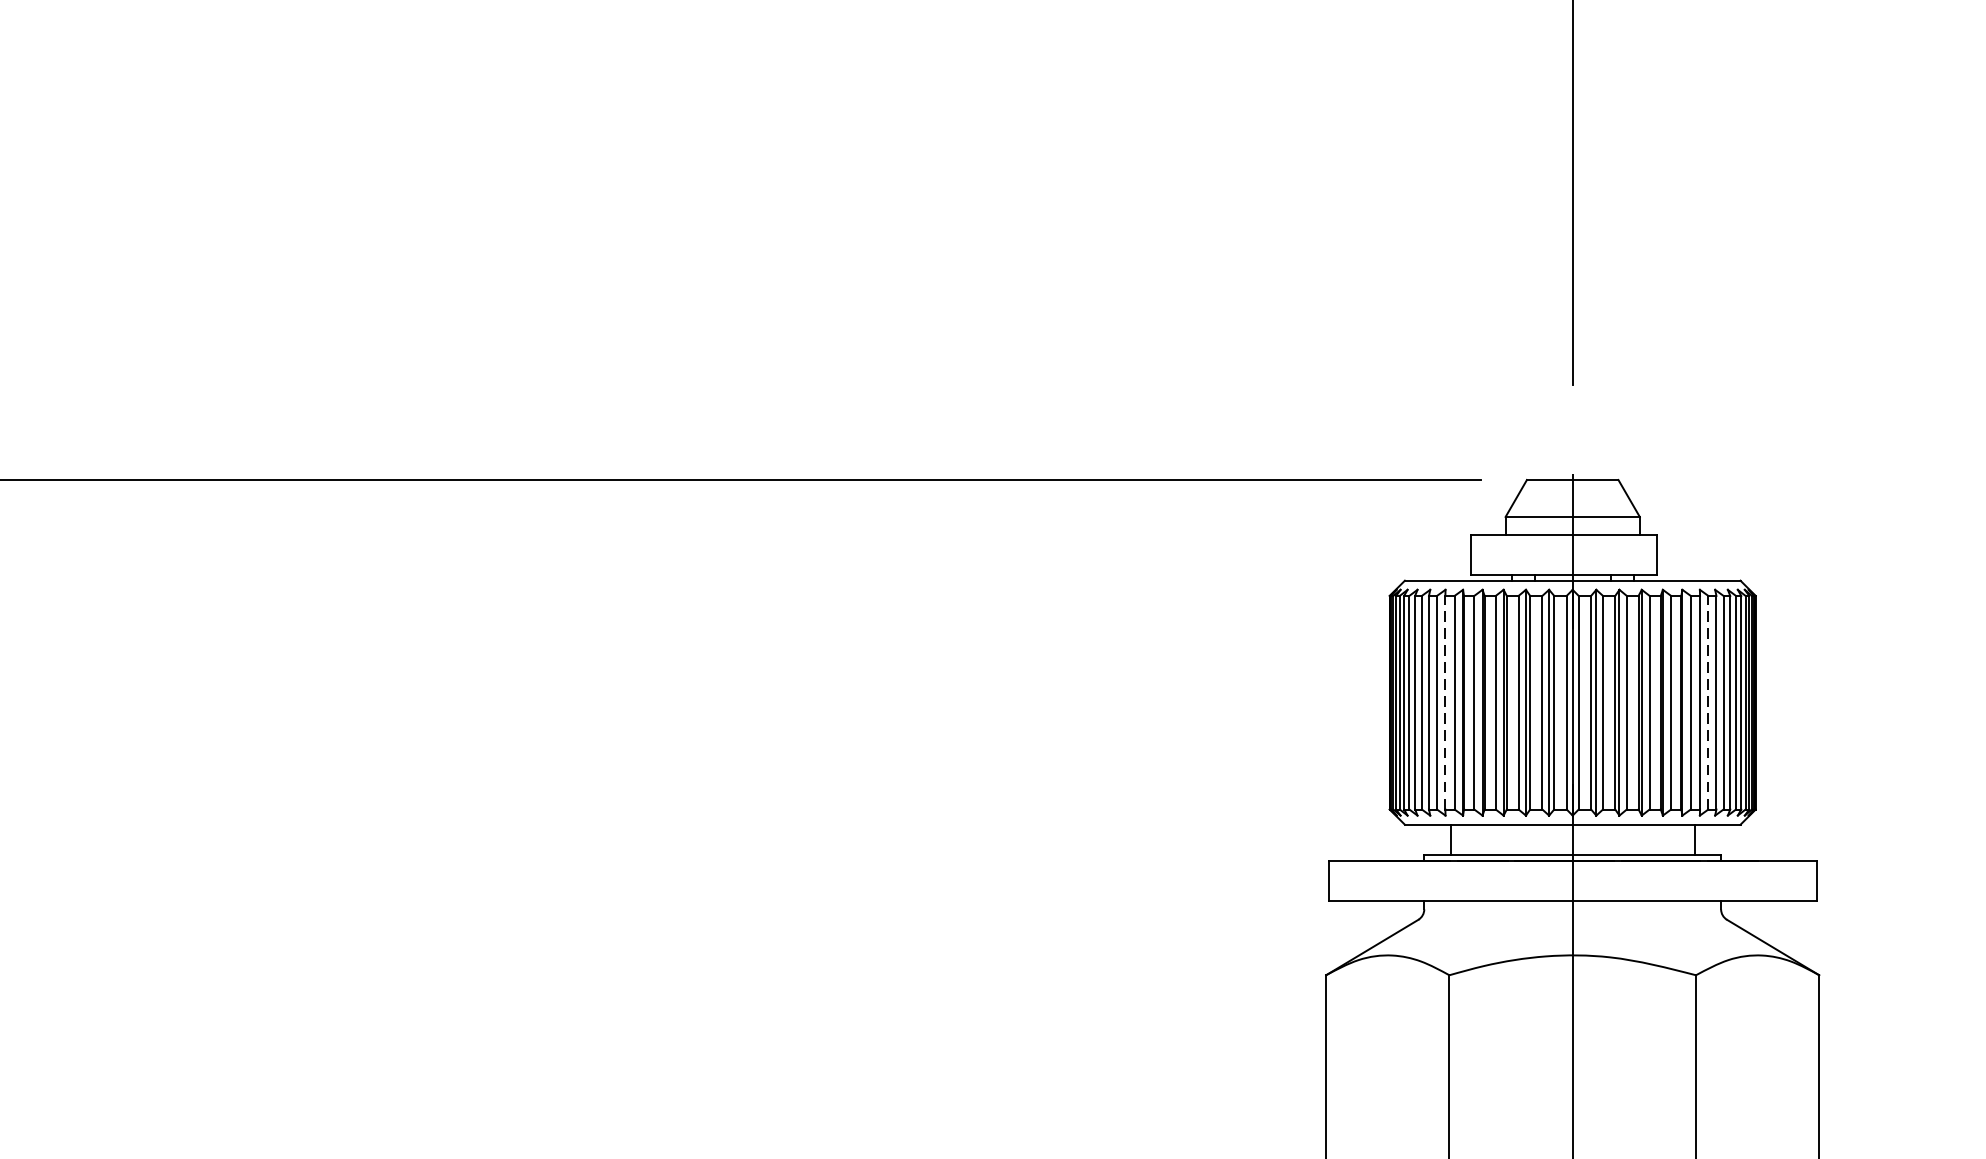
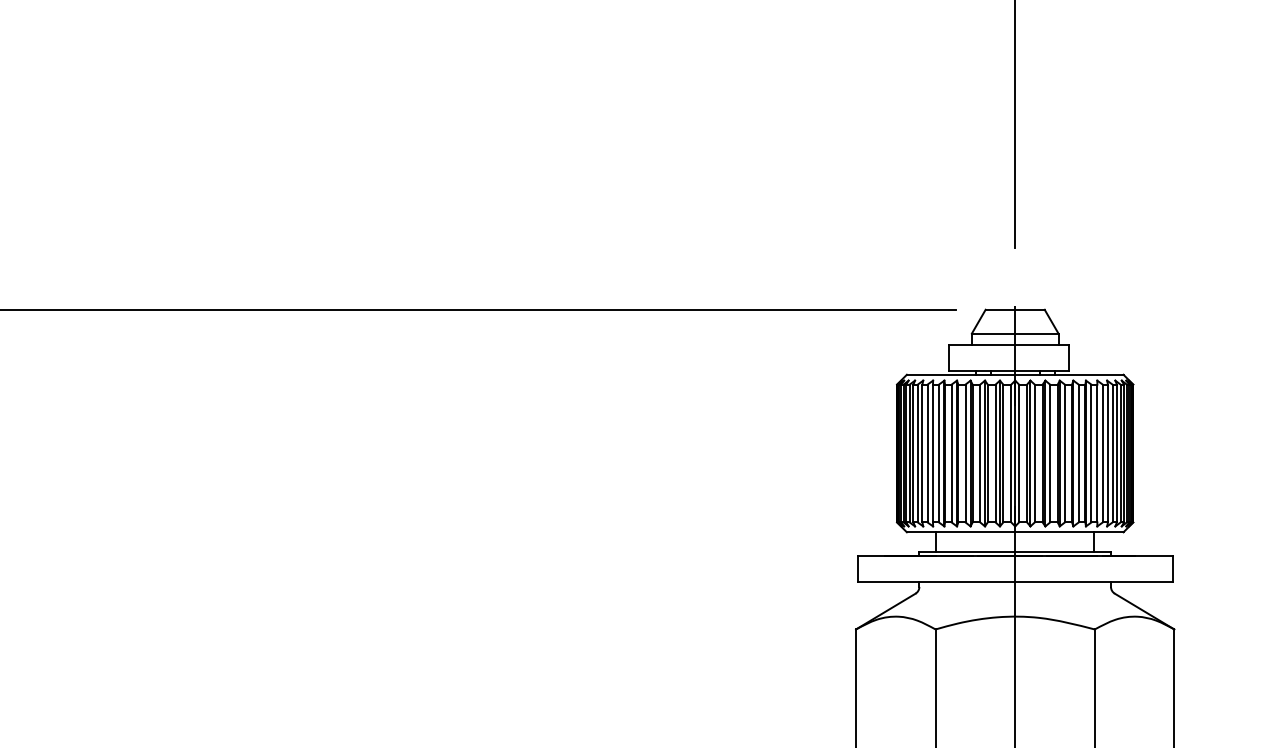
line: (1446, 702) -> (933, 453), dashed -> solid
line: (1707, 702) -> (1102, 453), dashed -> solid

